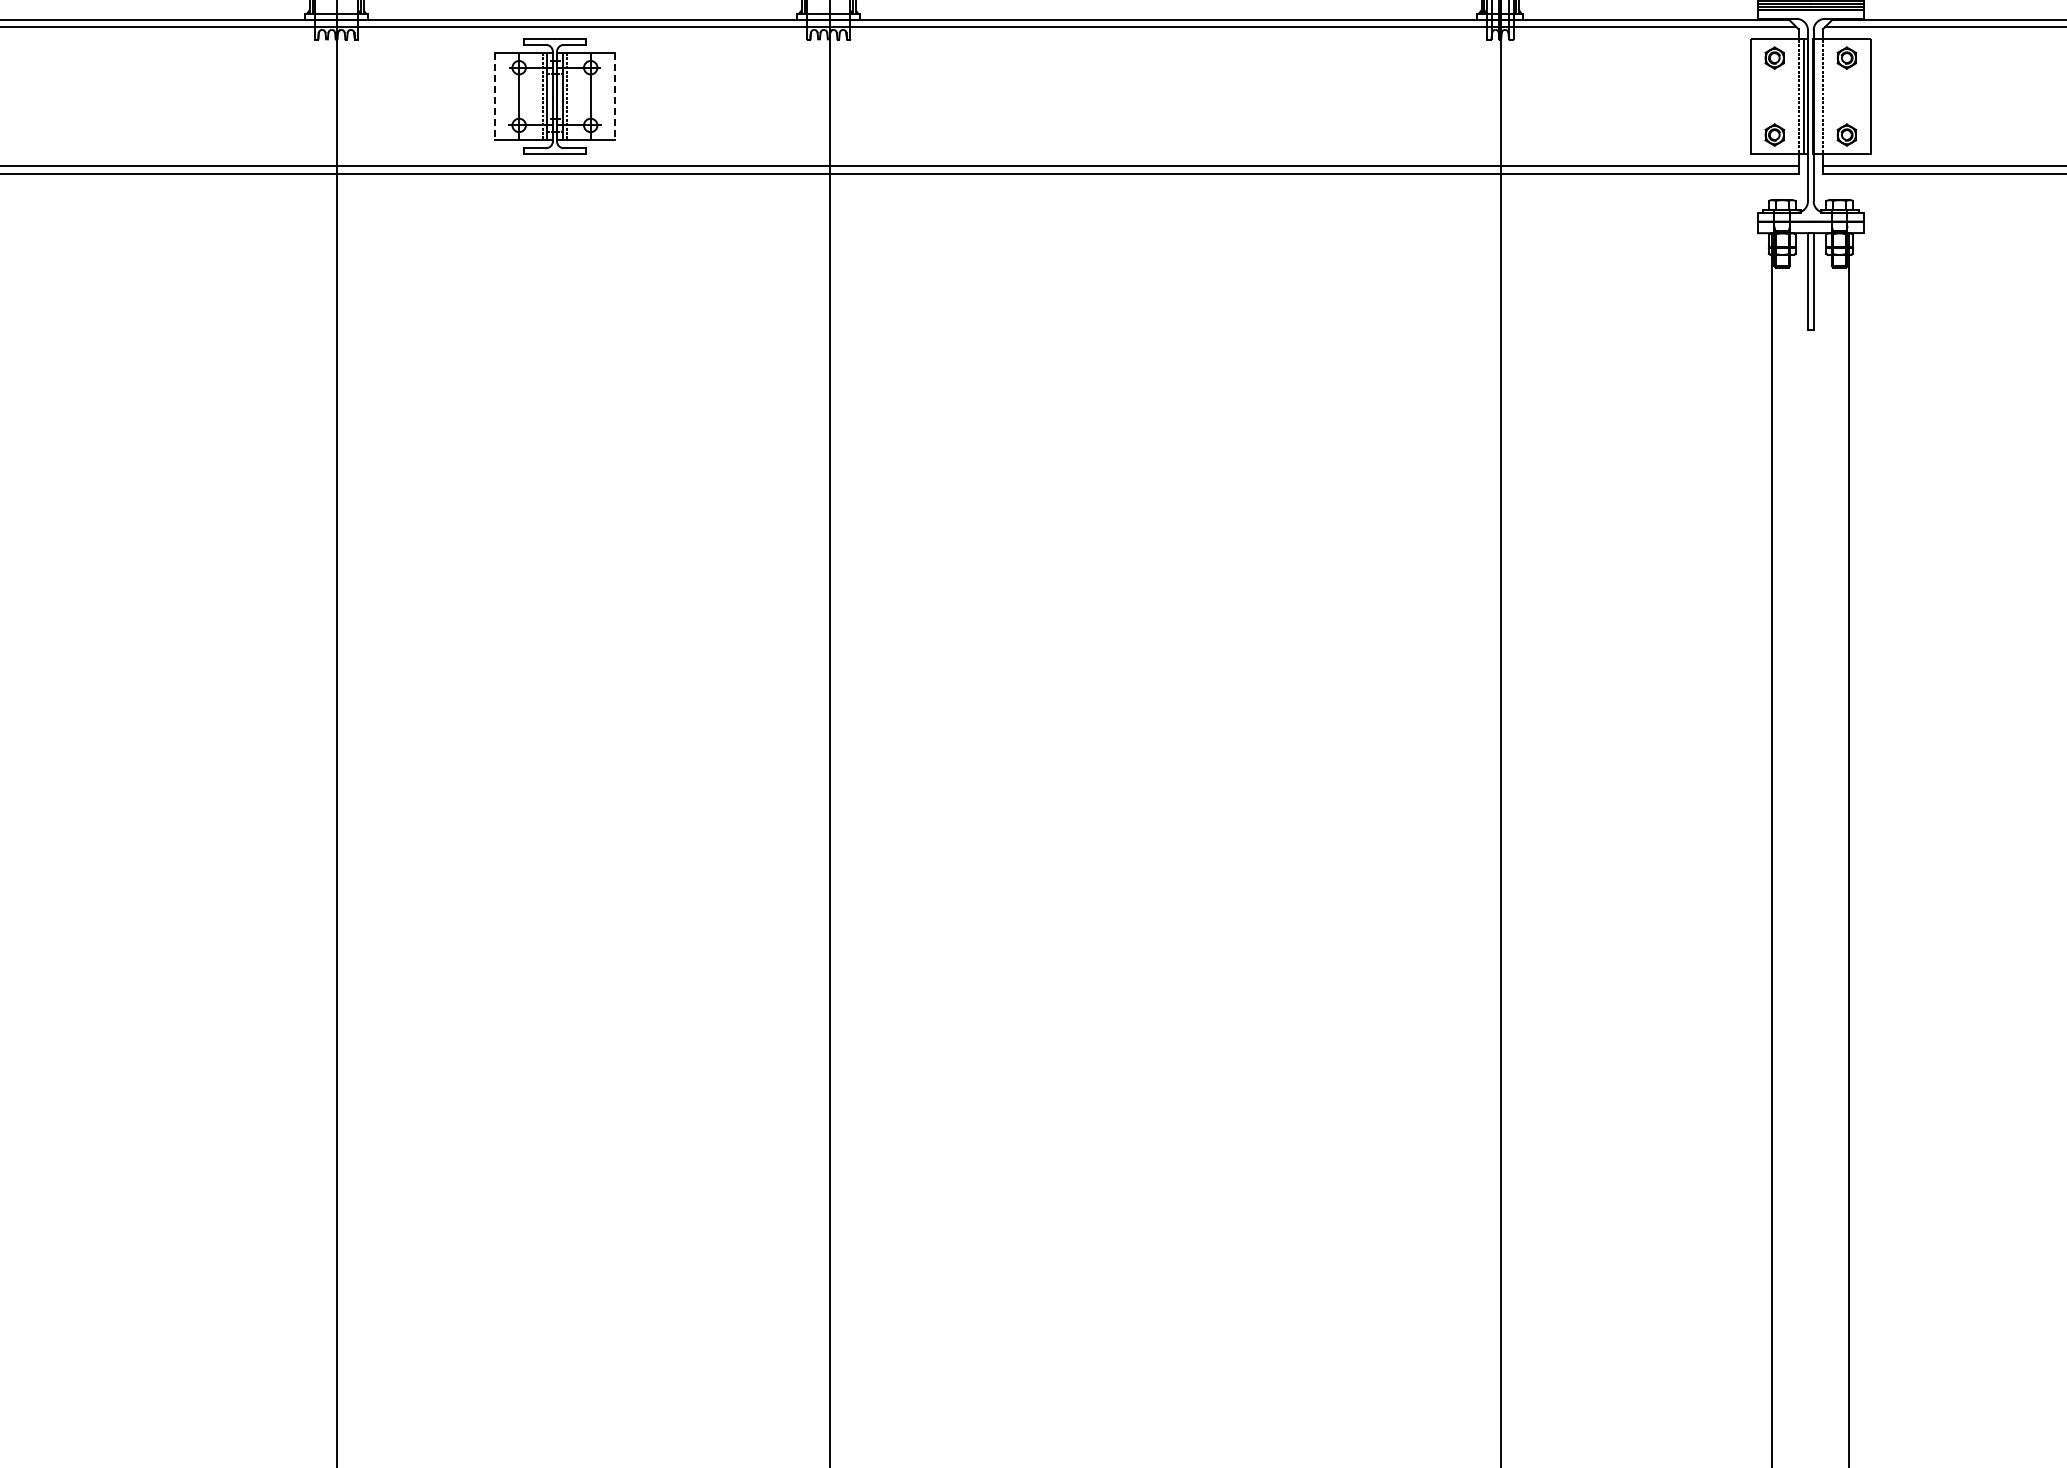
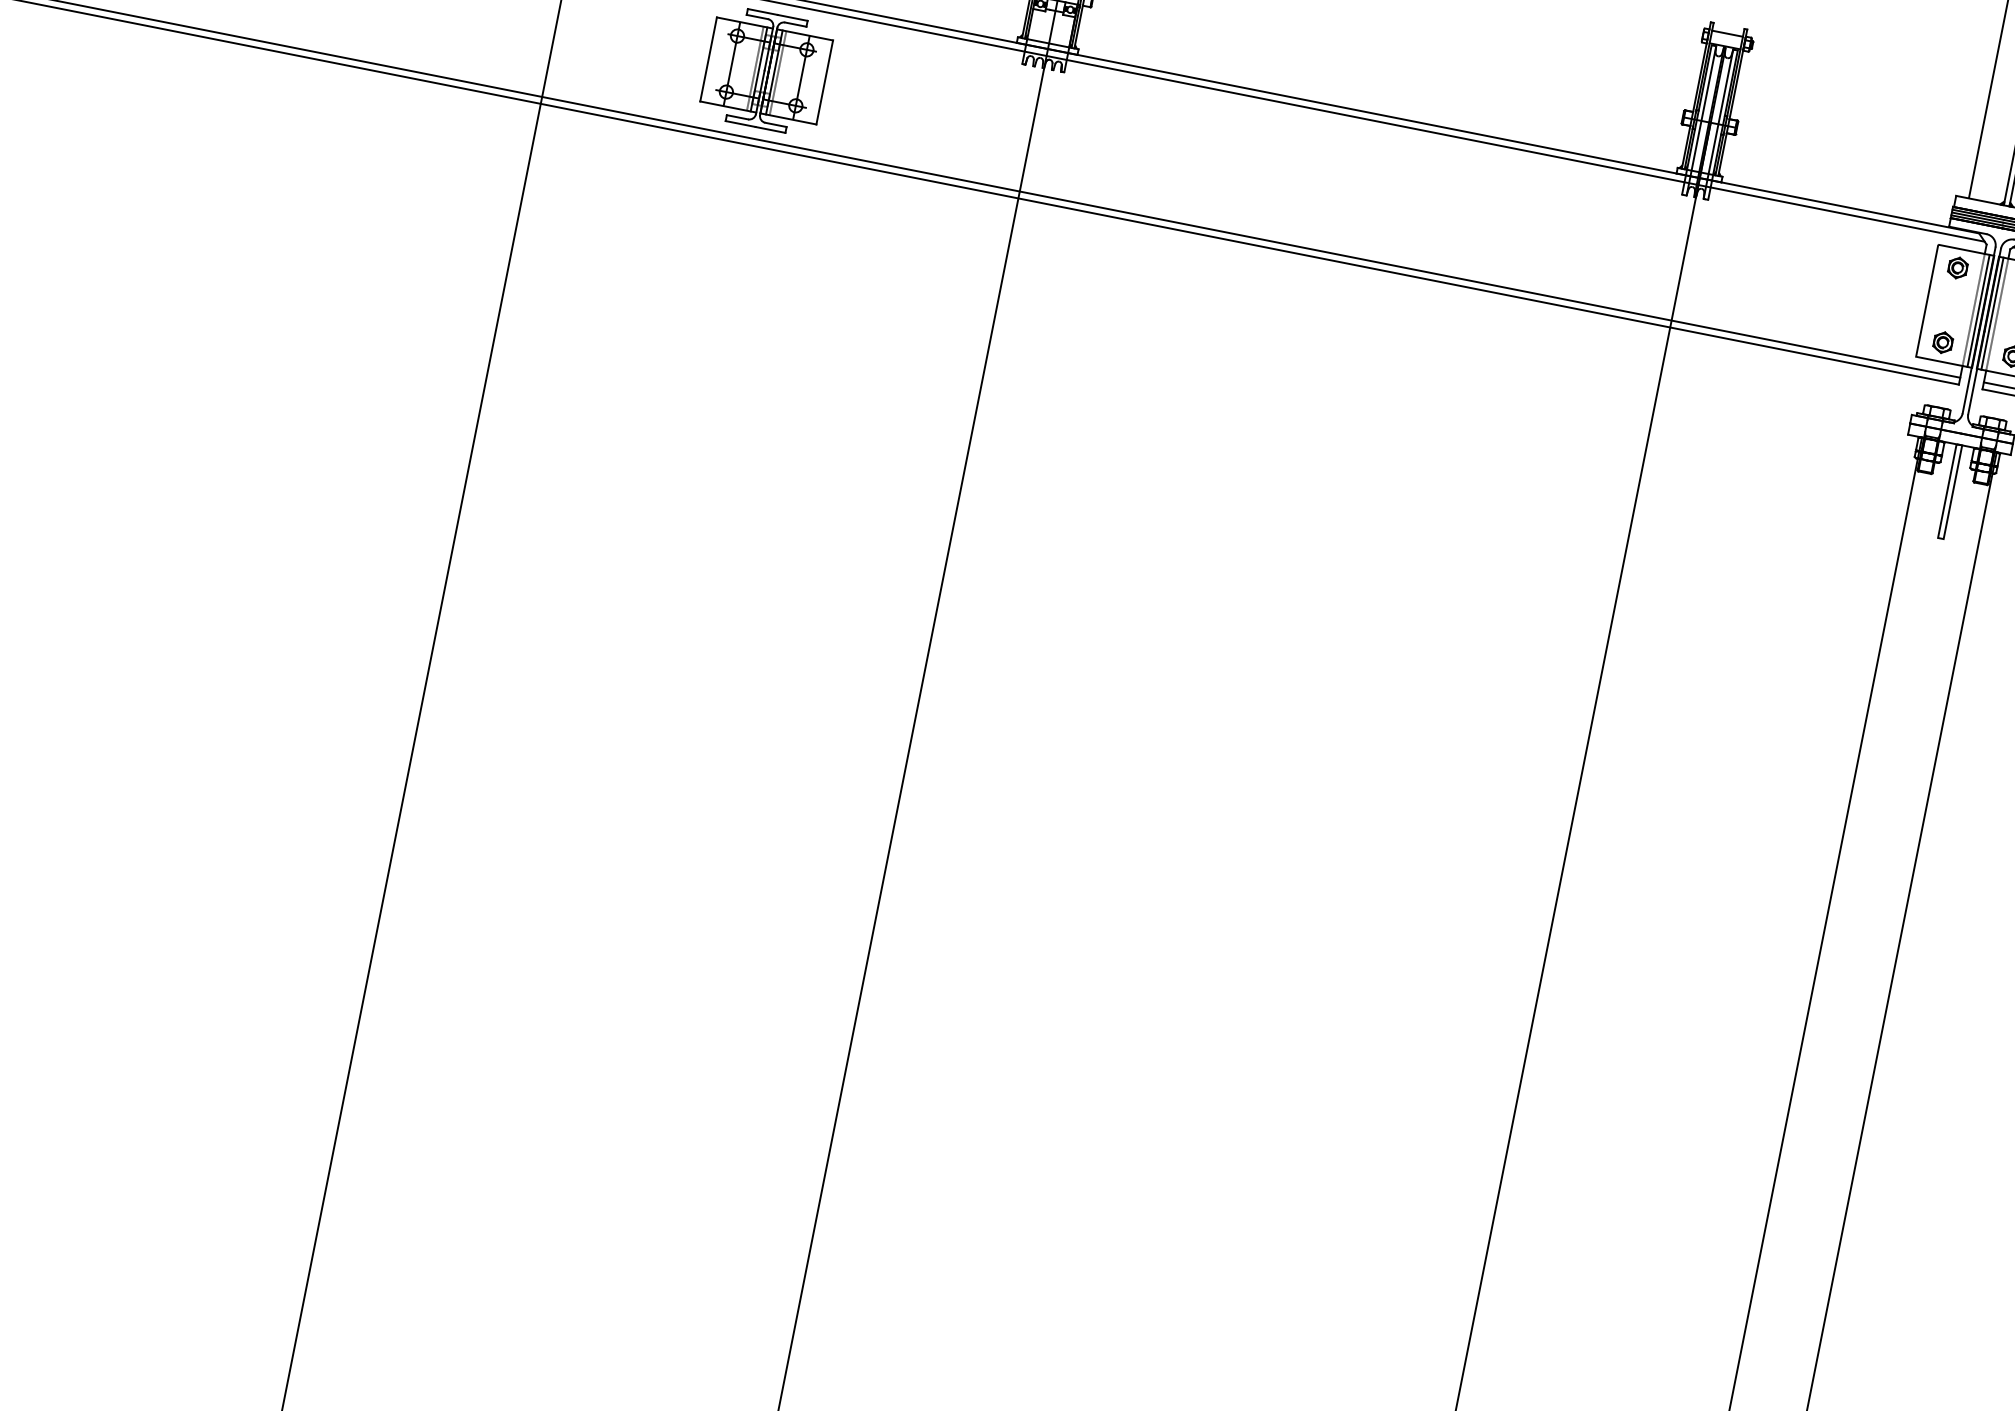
line: (1817, 96) -> (1992, 313), added
line: (495, 97) -> (708, 60), dashed -> solid
line: (614, 97) -> (824, 83), dashed -> solid

